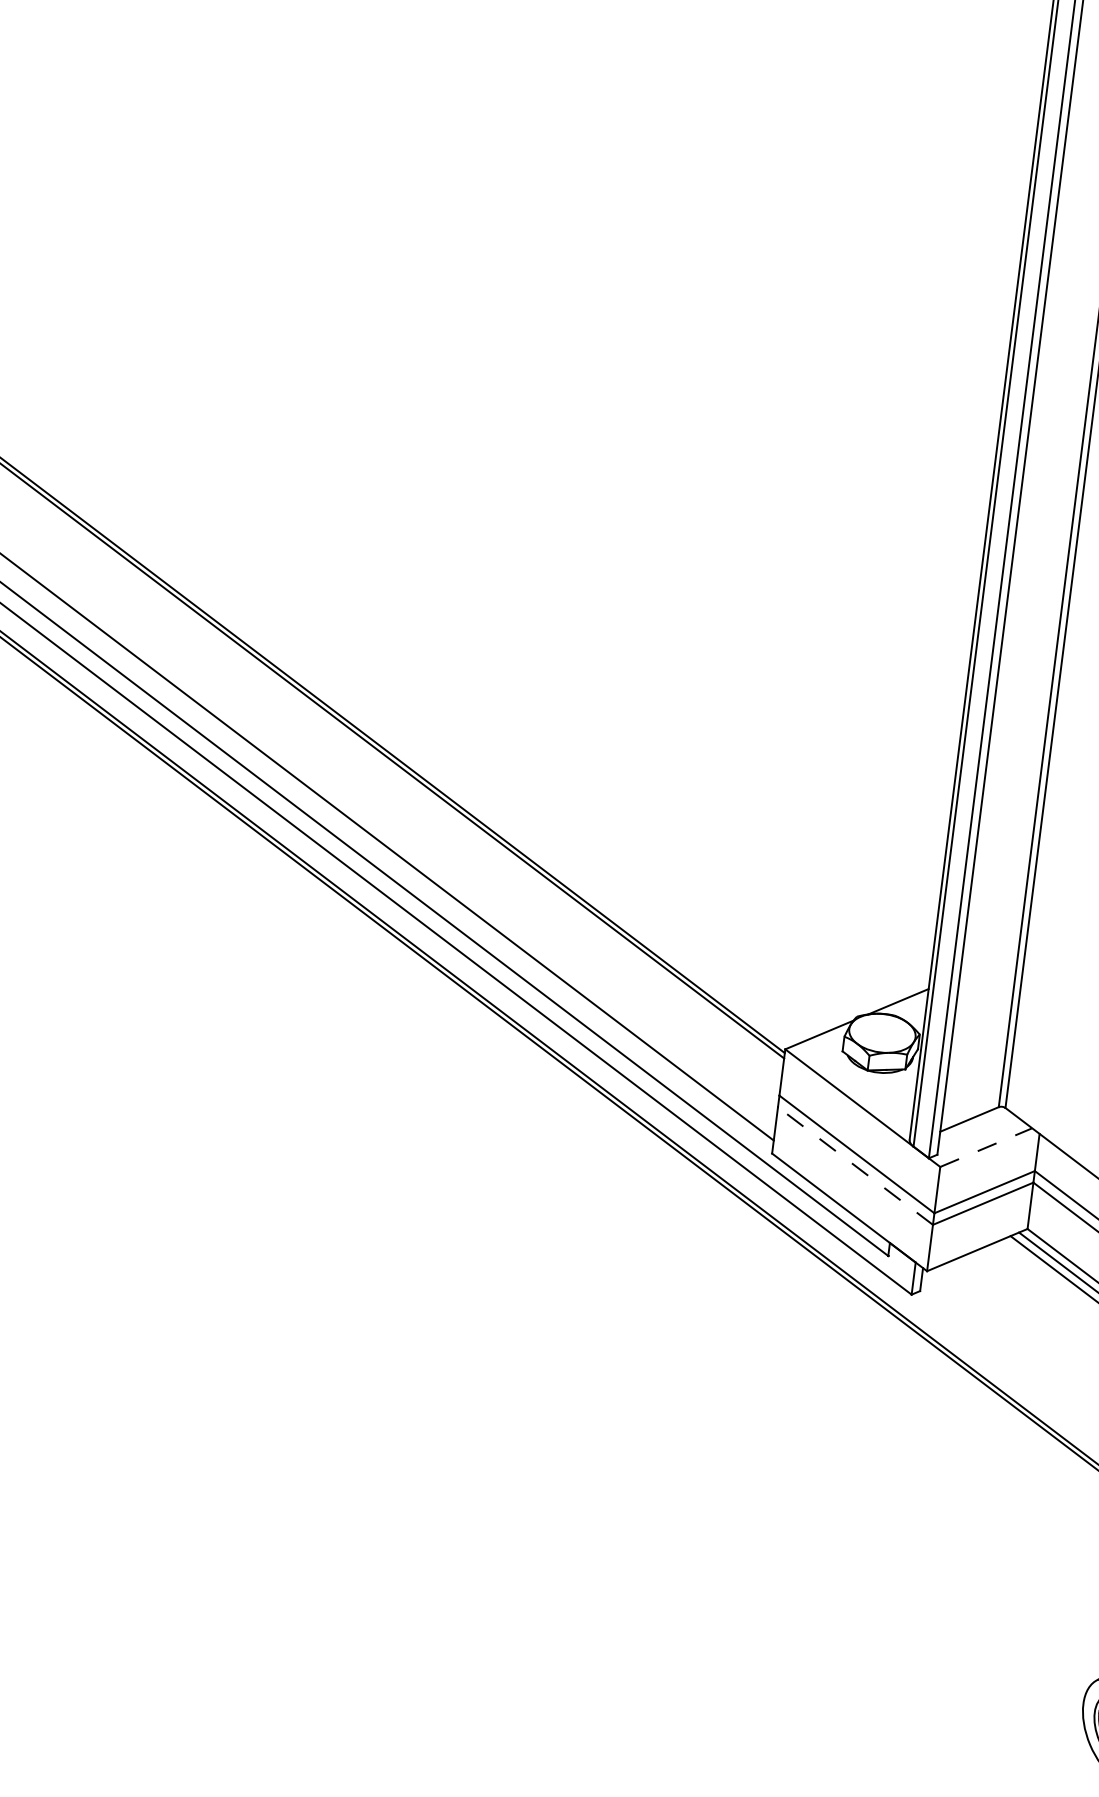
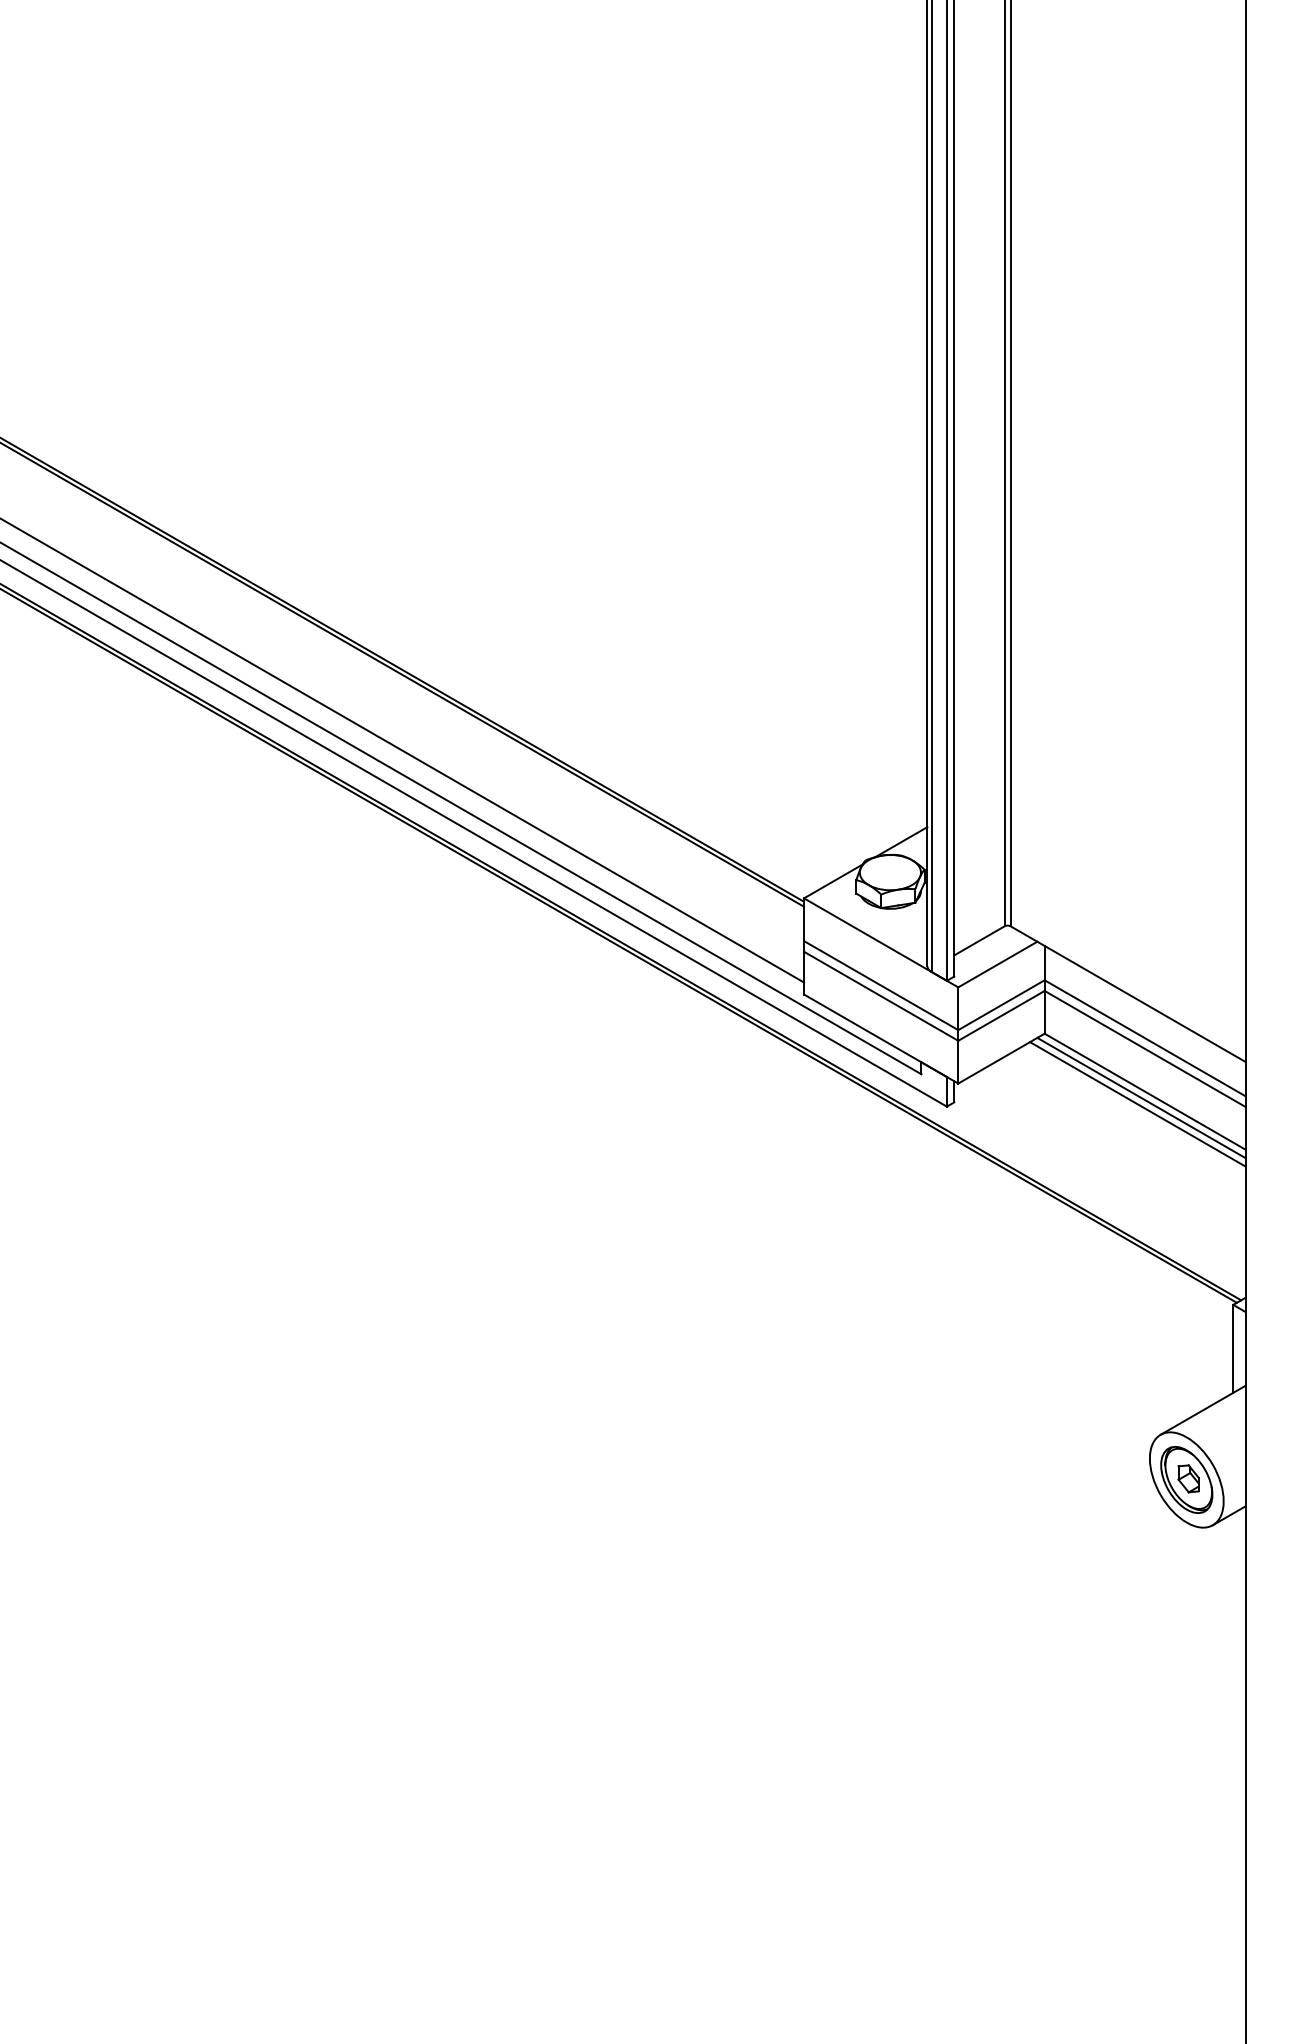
line: (985, 1147) -> (997, 964), dashed -> solid
line: (854, 1166) -> (880, 996), dashed -> solid

